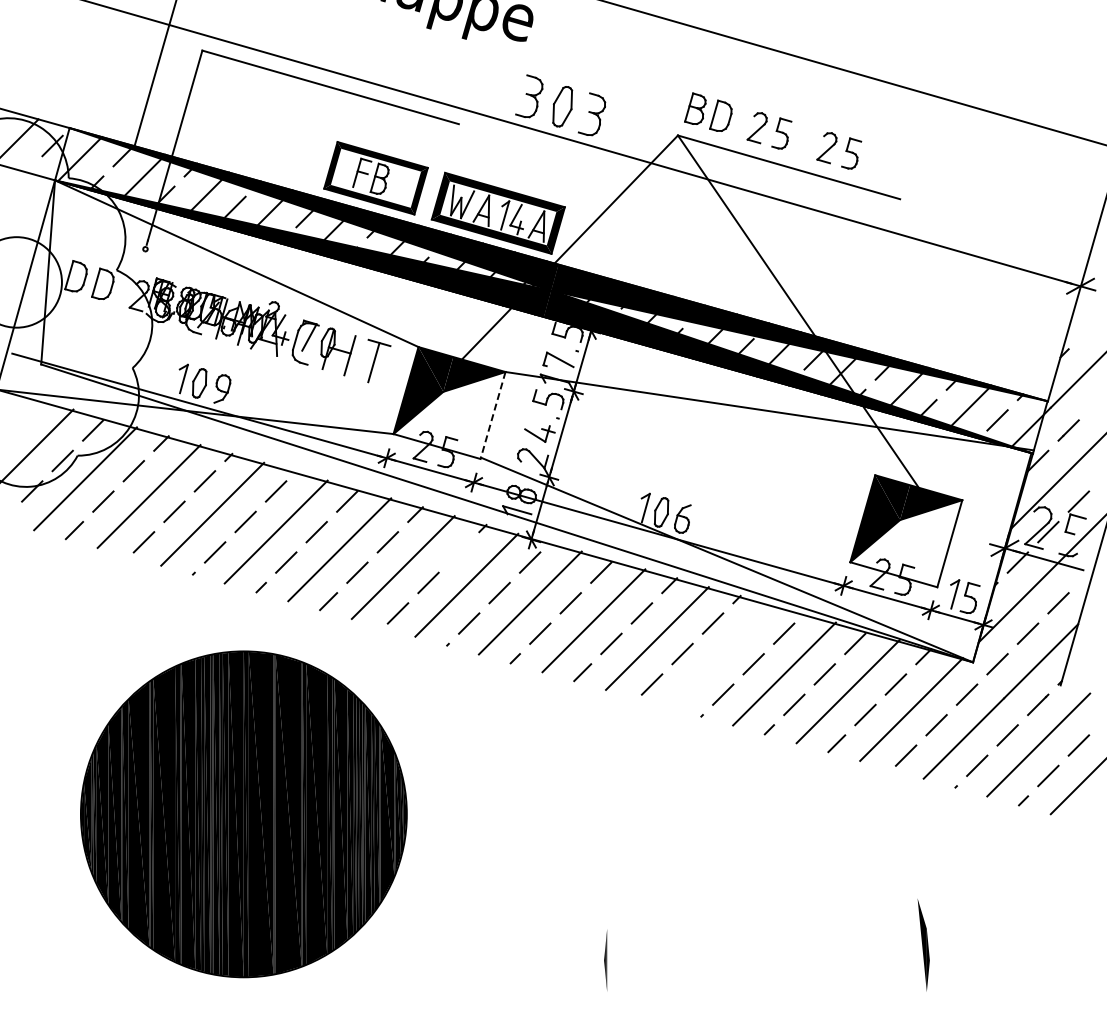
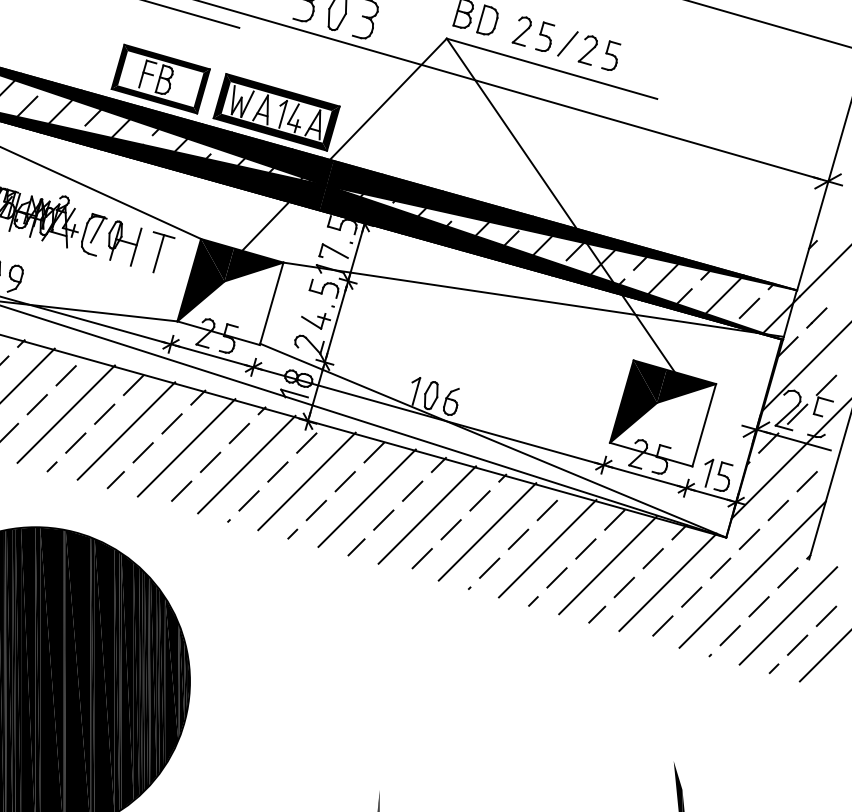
line: (805, 140) -> (567, 43), added
line: (492, 415) -> (271, 303), dashed -> solid
line: (458, 552) -> (238, 433), added
line: (720, 655) -> (487, 531), added

